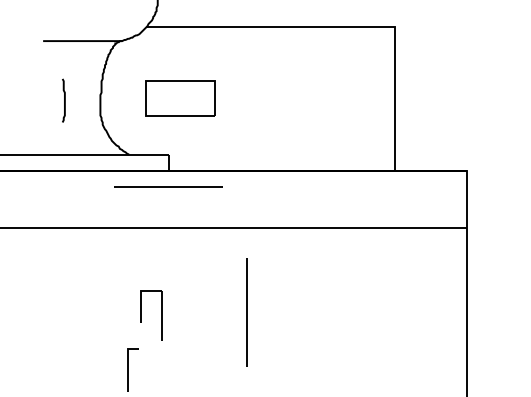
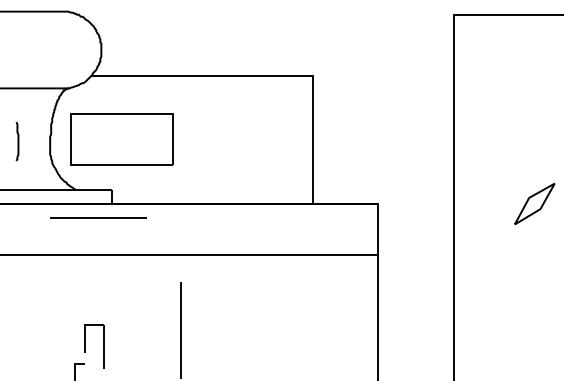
part: (180, 98) -> (121, 139), size x1.67
line: (167, 185) -> (98, 217), moved
part: (141, 315) -> (85, 346), moved

